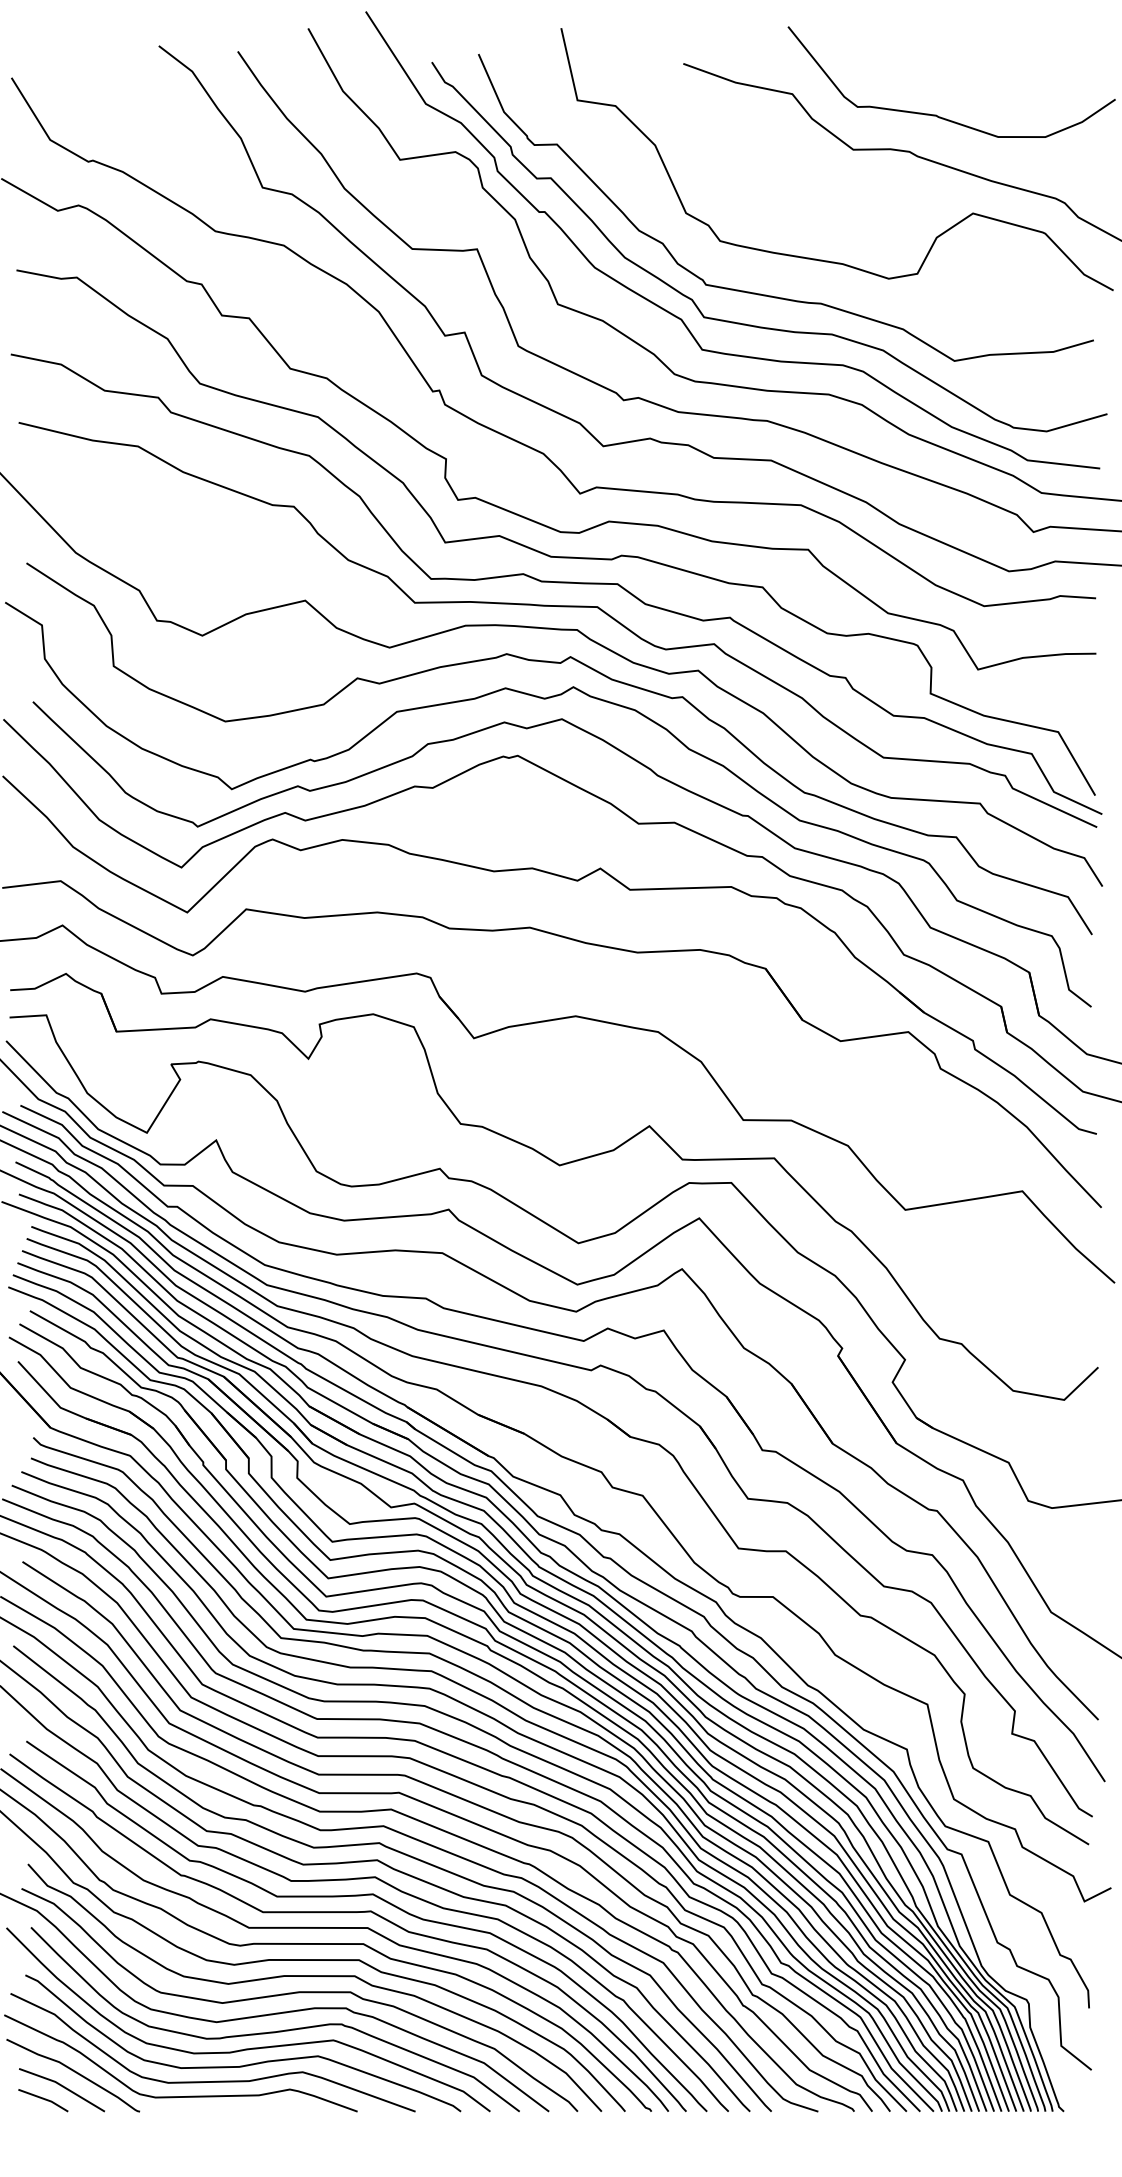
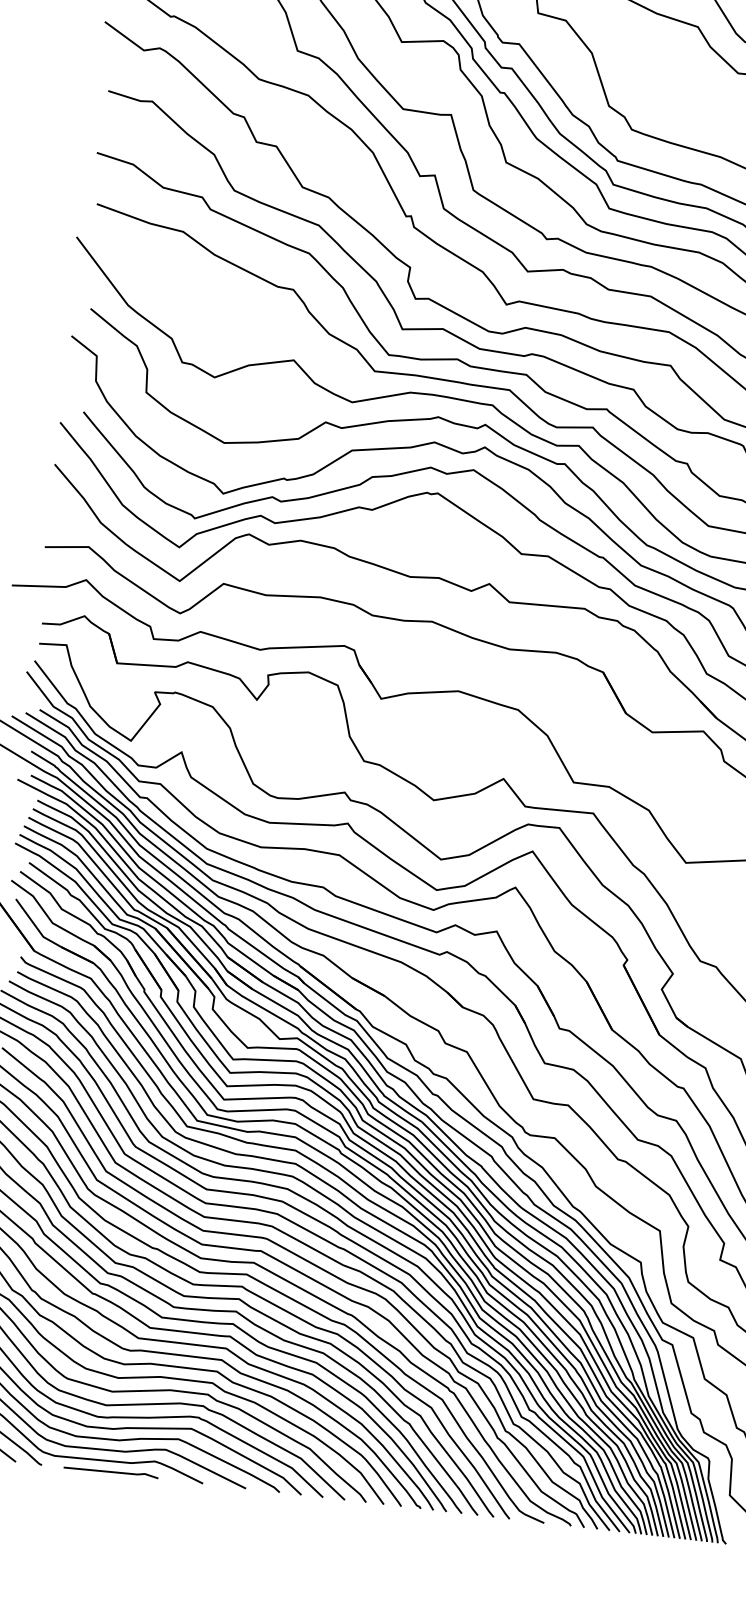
line: (233, 2109) -> (111, 1471), added

